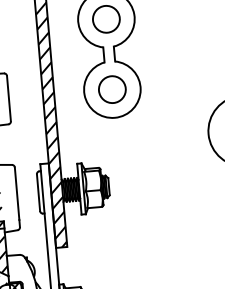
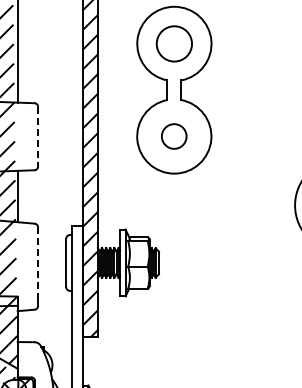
circle: (111, 89) -> (173, 136), size x0.7
line: (9, 98) -> (38, 136), solid -> dashed
line: (17, 193) -> (38, 261), solid -> dashed

